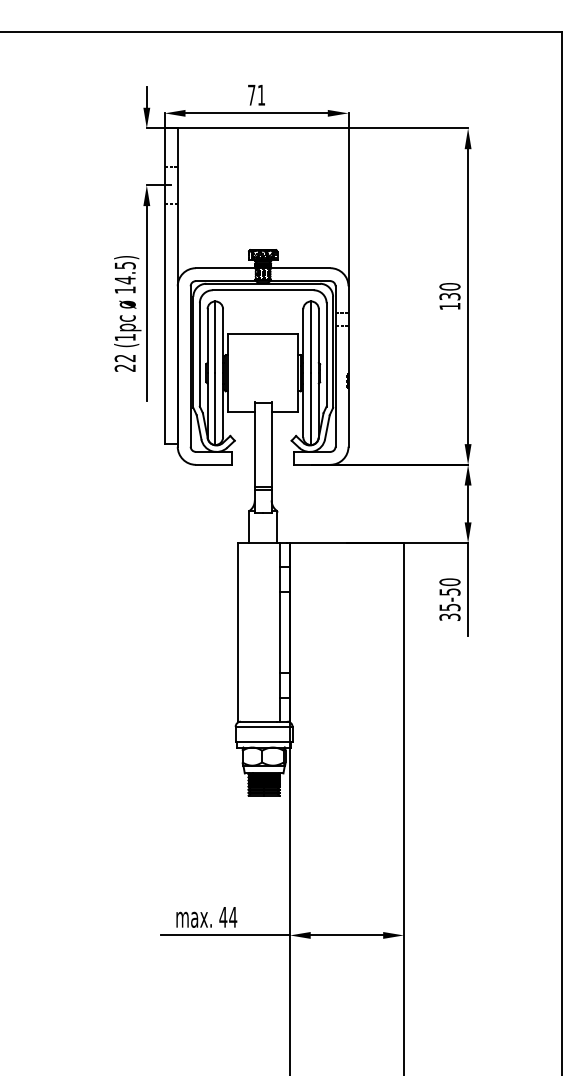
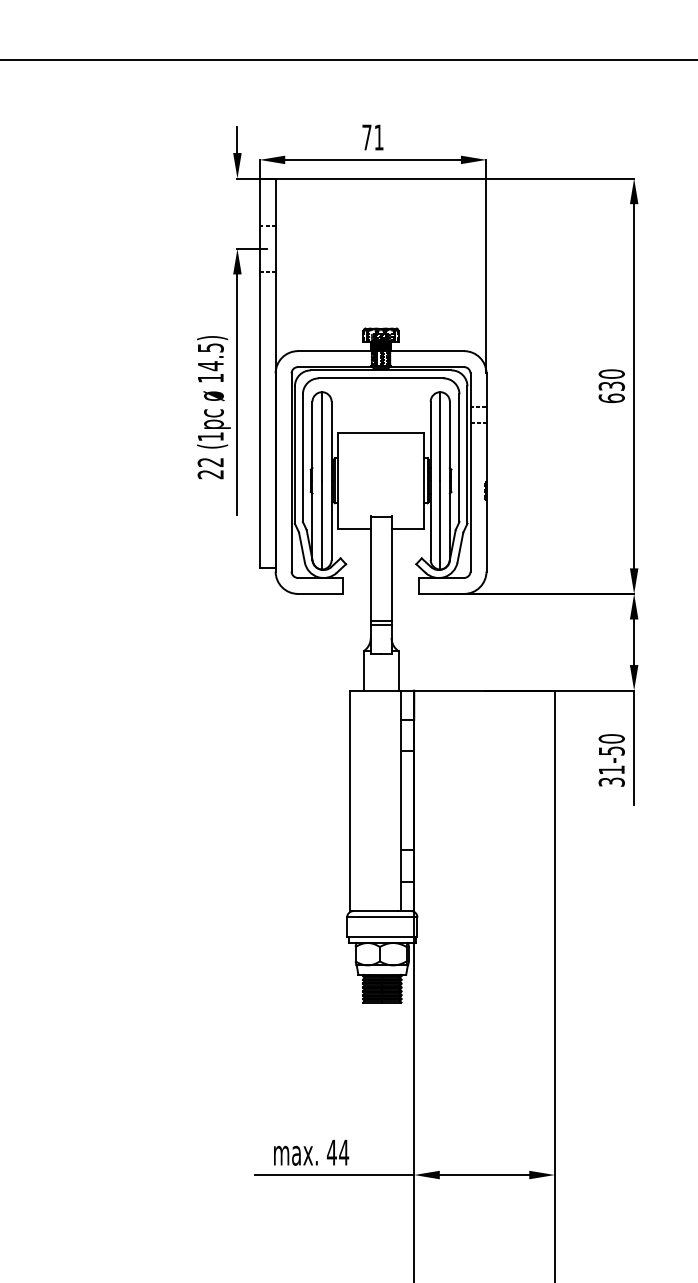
text: (449, 306) -> (611, 398), 130 -> 630
text: (449, 607) -> (611, 770), 35-50 -> 31-50

